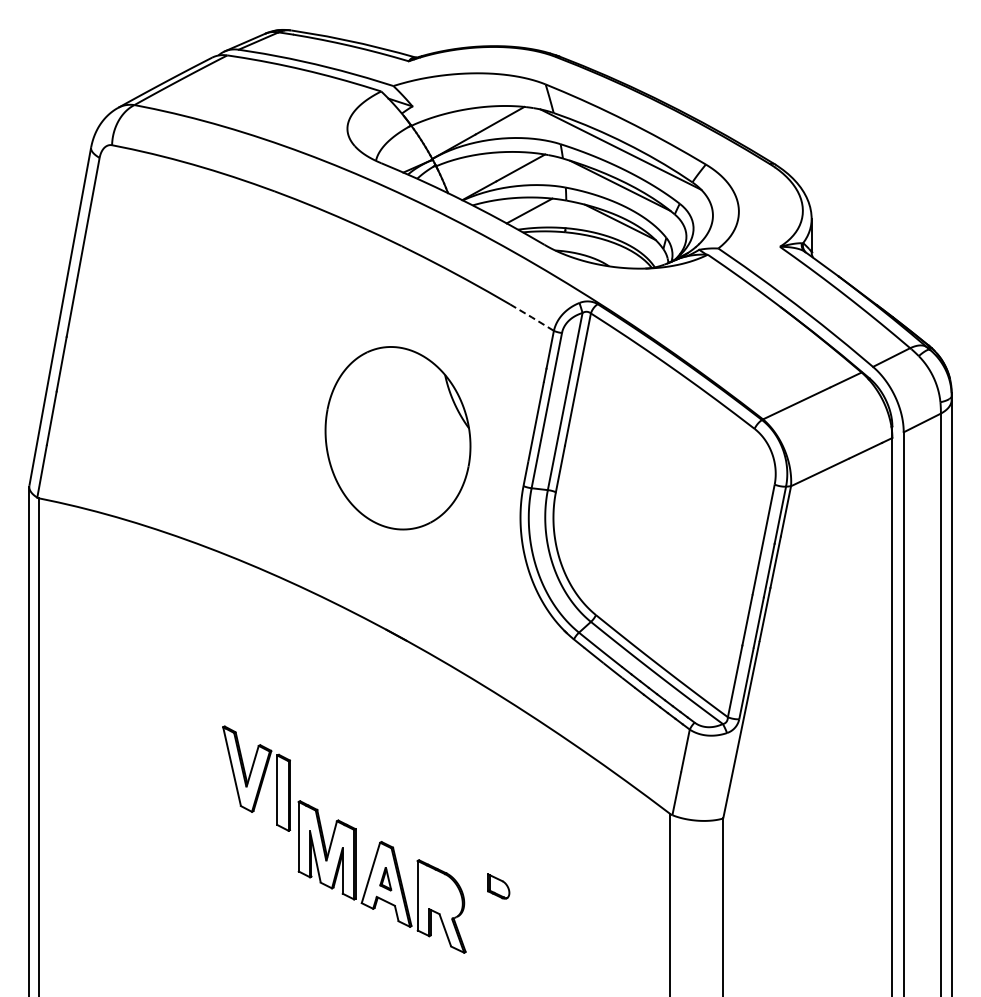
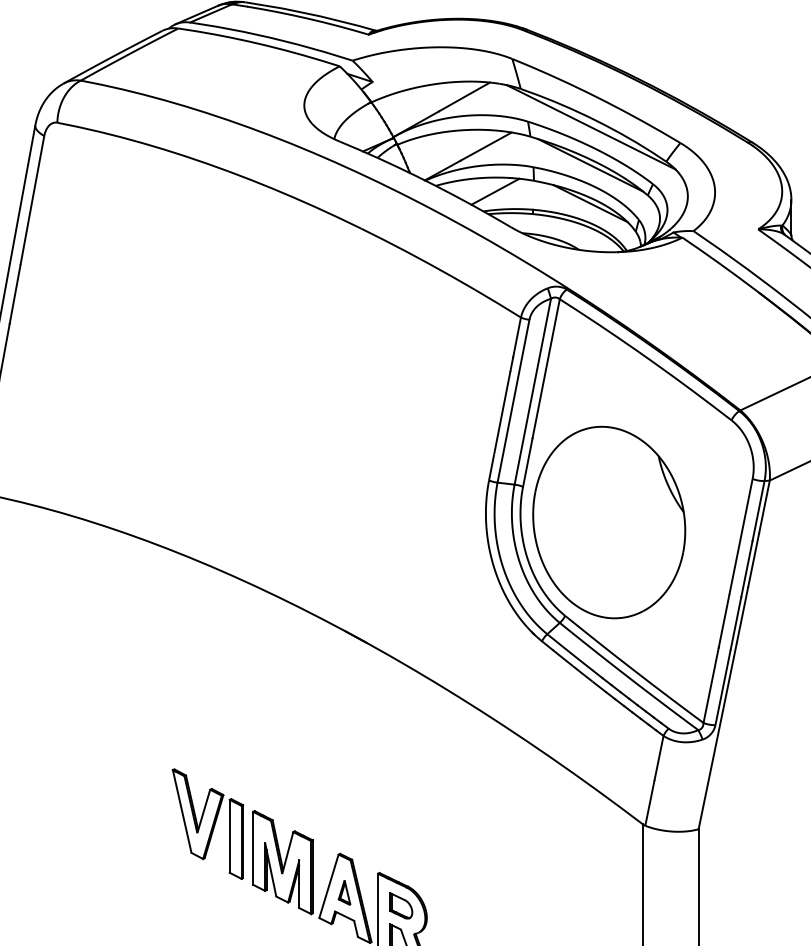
line: (531, 317) -> (497, 303), dashed -> solid
part: (397, 438) -> (608, 522), moved
part: (256, 778) -> (207, 823), moved
part: (498, 886) -> (400, 905), moved

